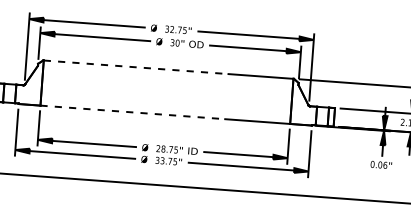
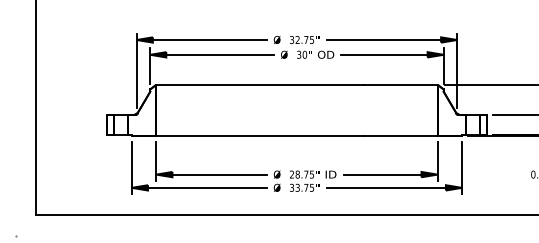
line: (136, 67) -> (260, 85), dashed -> solid
line: (132, 112) -> (260, 136), dashed -> solid

